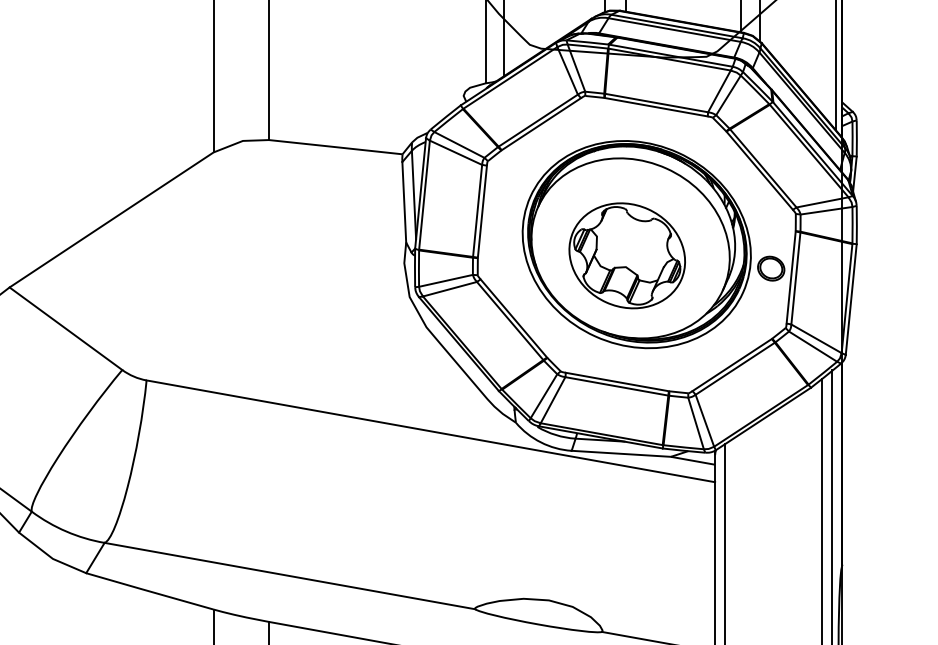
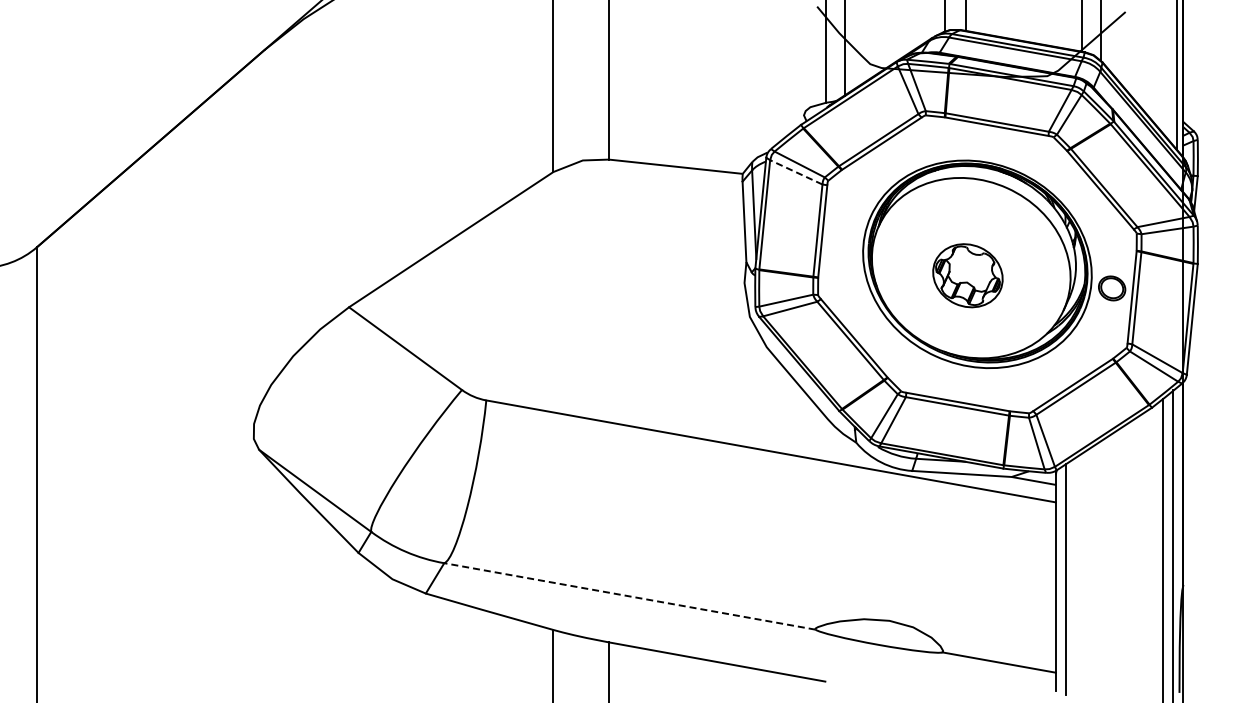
line: (456, 152) -> (796, 172), solid -> dashed
part: (626, 255) -> (967, 275), size x0.6
line: (289, 576) -> (629, 596), solid -> dashed

